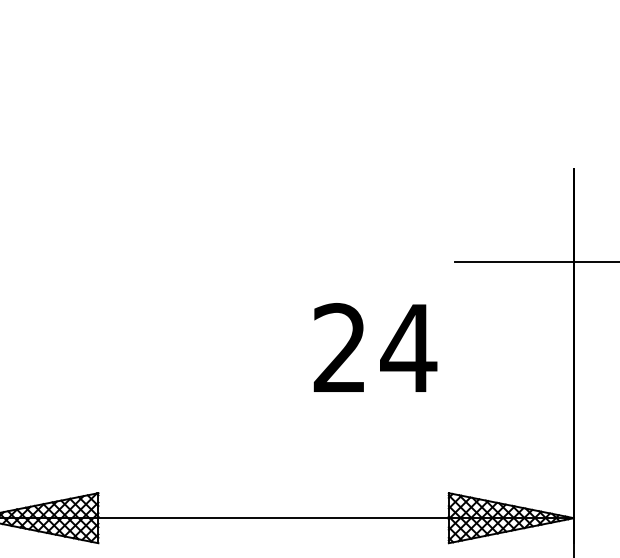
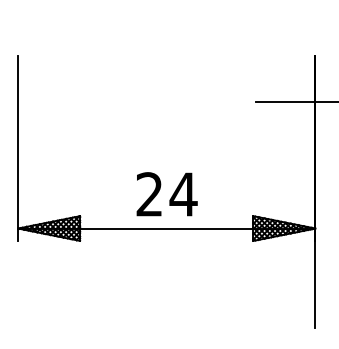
text: (374, 348) -> (166, 194), moved

